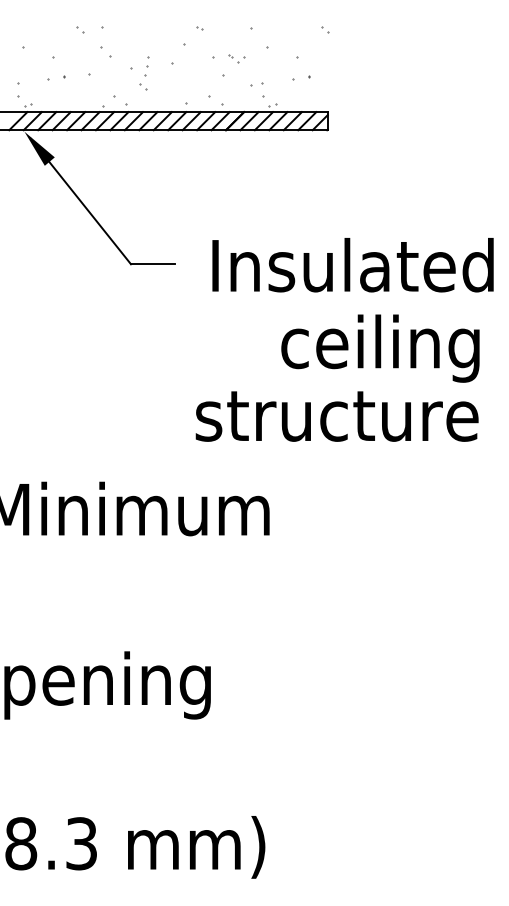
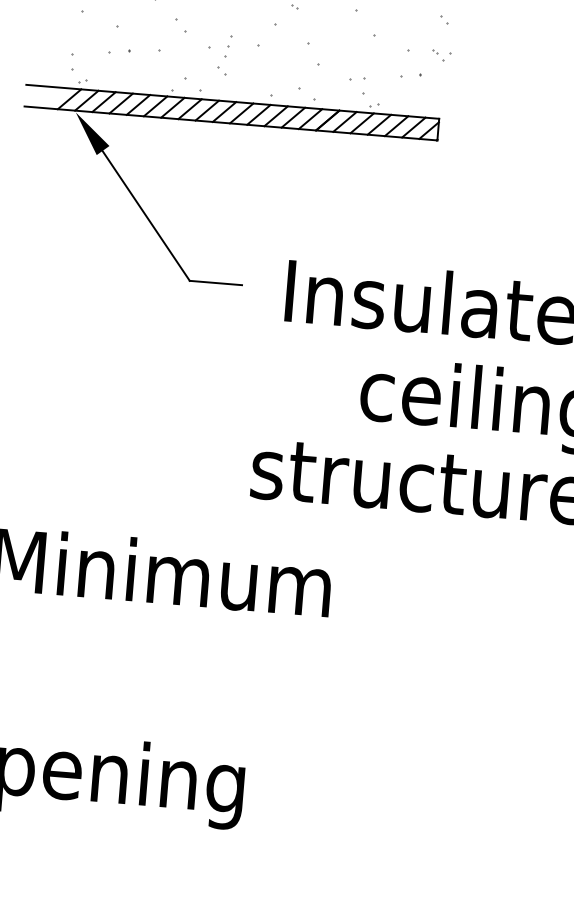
part: (236, 58) -> (441, 54), moved

